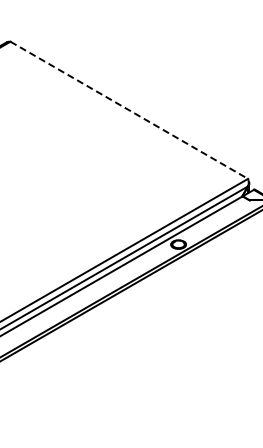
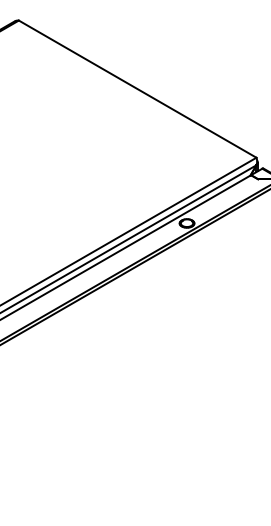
line: (130, 110) -> (138, 89), dashed -> solid

